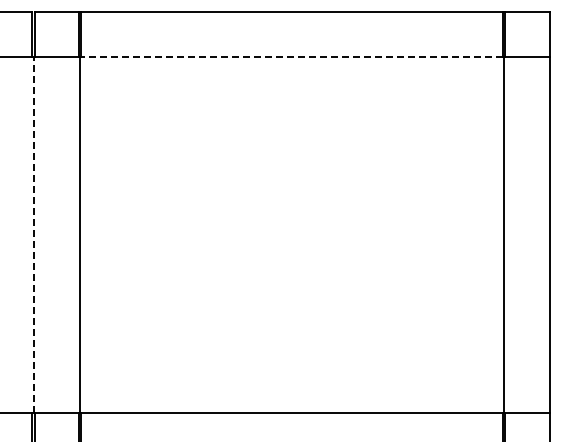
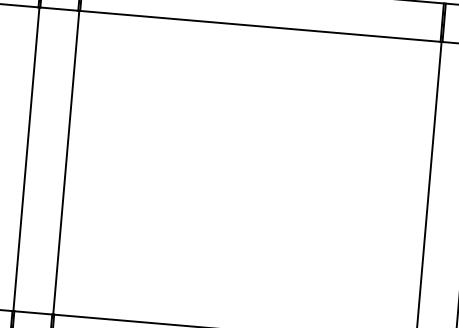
line: (292, 57) -> (260, 26), dashed -> solid
line: (33, 234) -> (26, 158), dashed -> solid

